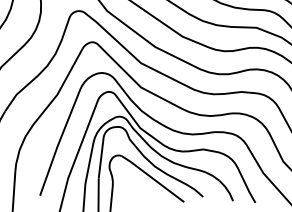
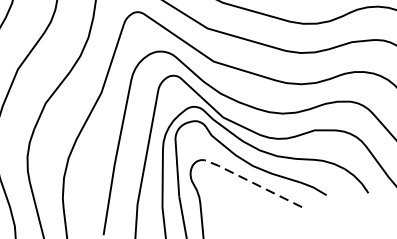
line: (151, 177) -> (251, 181), solid -> dashed

